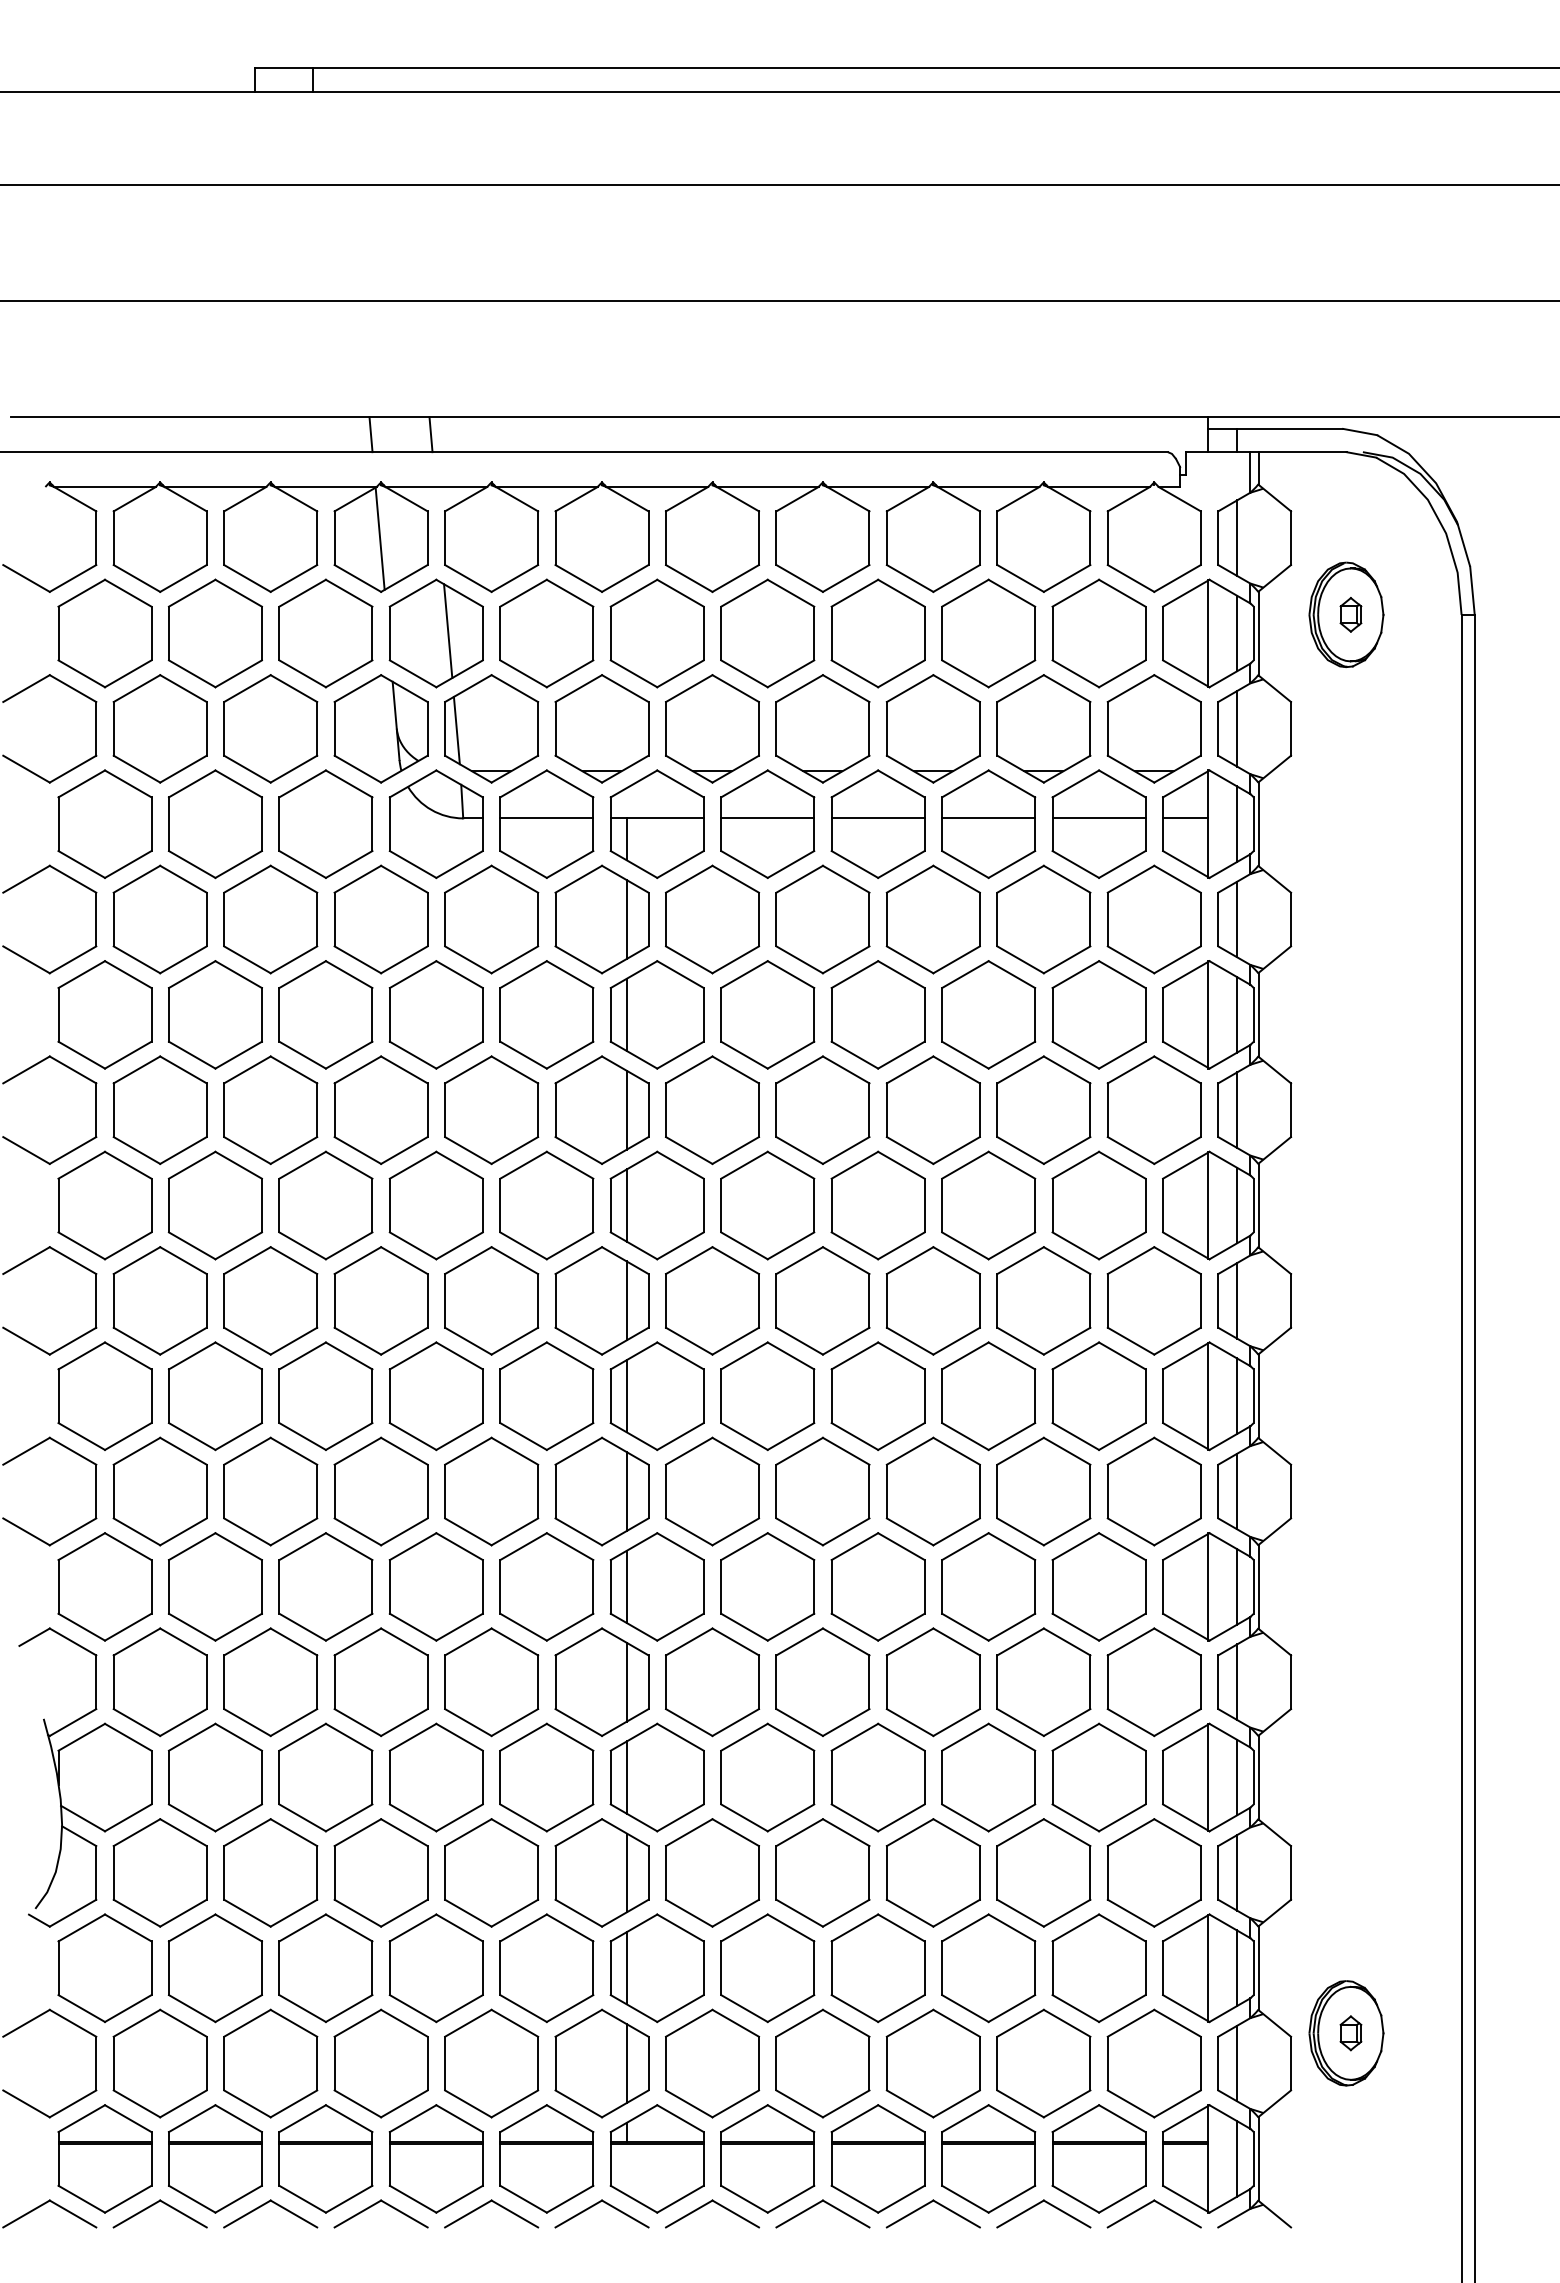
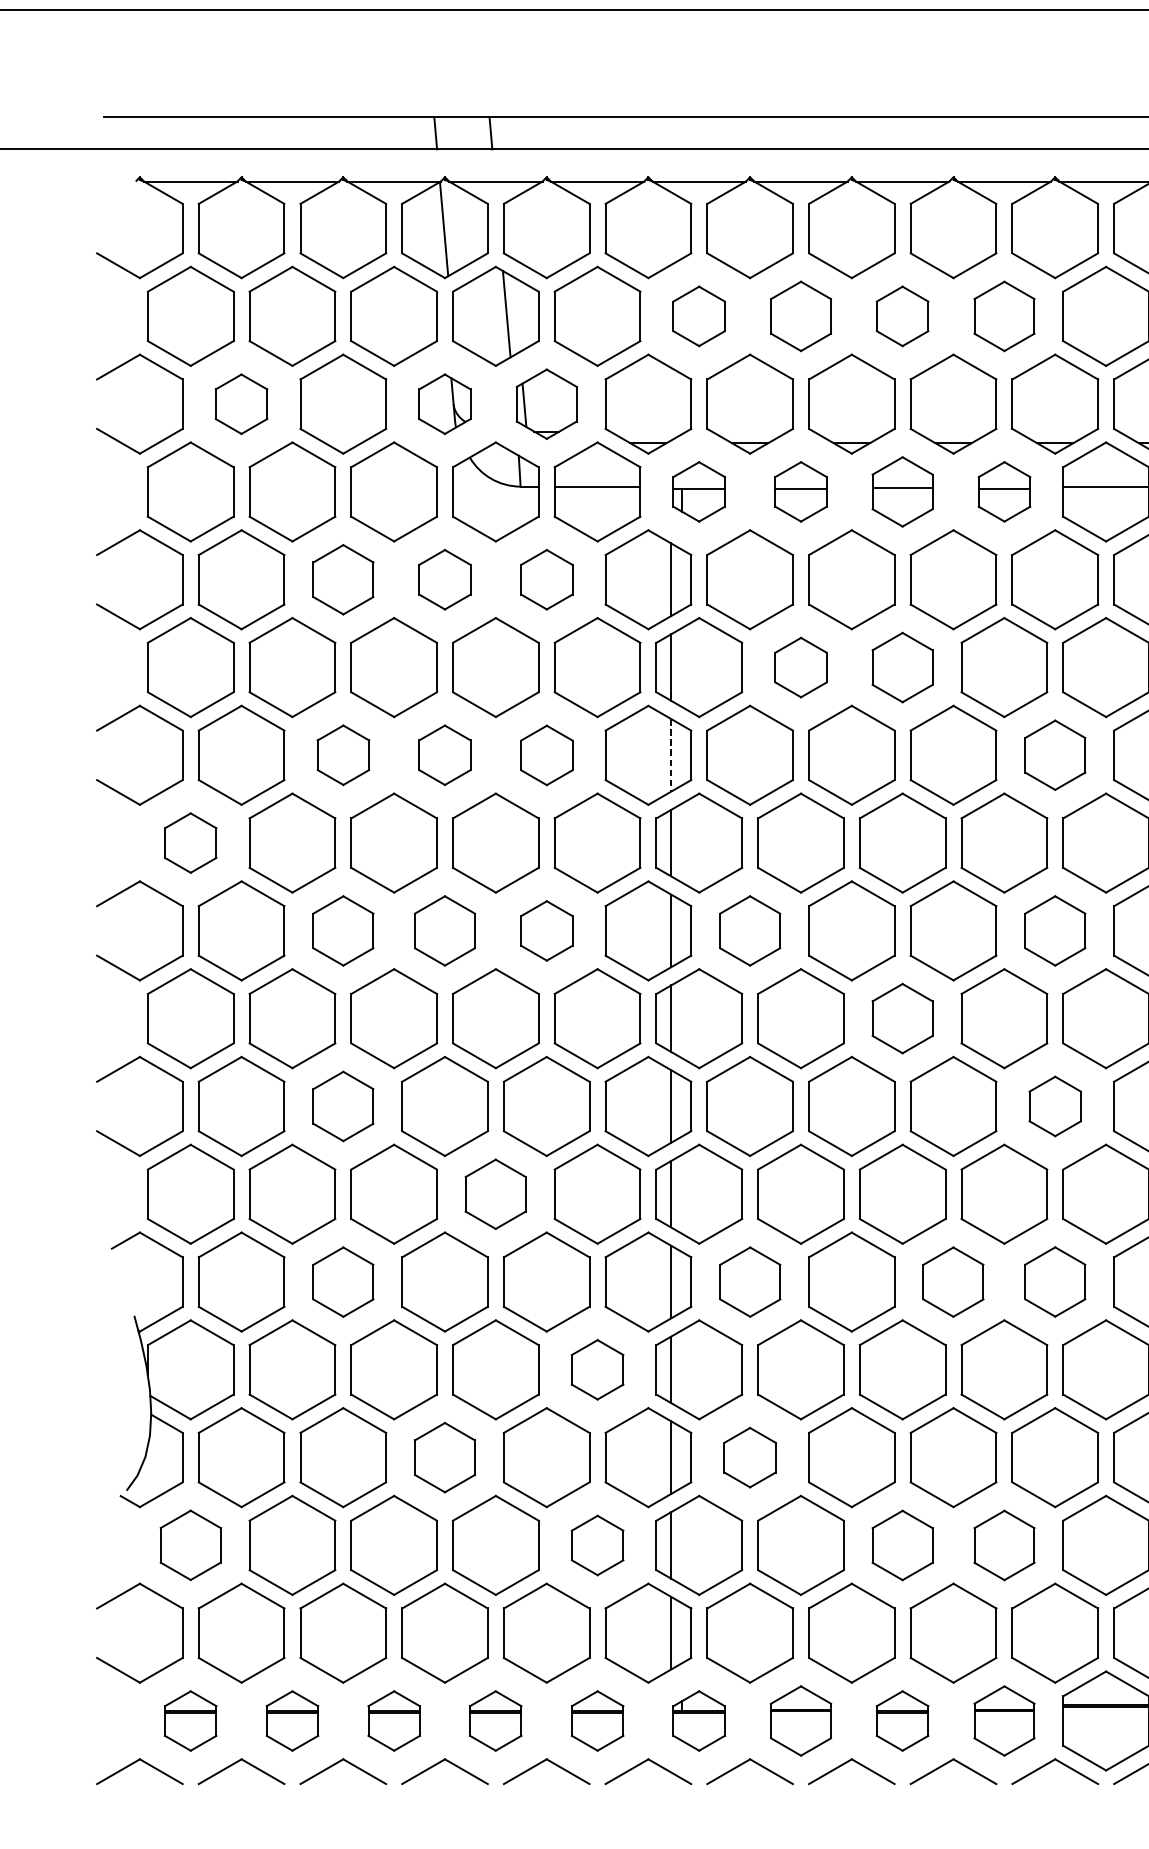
part: (656, 633) -> (698, 316), size x0.6
part: (767, 633) -> (800, 316), size x0.7
part: (877, 633) -> (902, 316), size x0.6
part: (988, 633) -> (1004, 316), size x0.7
part: (159, 728) -> (240, 403), size x0.6
part: (380, 728) -> (444, 403), size x0.6
part: (491, 728) -> (546, 403), size x0.7
part: (656, 823) -> (698, 491), size x0.6
part: (767, 823) -> (800, 491), size x0.6
part: (877, 823) -> (902, 491), size x0.7
part: (988, 823) -> (1004, 491), size x0.6
part: (270, 919) -> (343, 579), size x0.7
part: (380, 919) -> (444, 579), size x0.6
part: (491, 919) -> (546, 579), size x0.6
part: (767, 1014) -> (800, 667), size x0.6
part: (877, 1014) -> (902, 667), size x0.7
part: (270, 1109) -> (343, 754), size x0.6
part: (380, 1109) -> (444, 754), size x0.6
part: (1043, 1109) -> (1054, 754), size x0.7
part: (491, 1110) -> (546, 755), size x0.6
line: (626, 1110) -> (670, 755), solid -> dashed
part: (104, 1205) -> (190, 843), size x0.6
part: (270, 1300) -> (343, 930), size x0.7
part: (380, 1300) -> (444, 930), size x0.7
part: (491, 1300) -> (546, 930), size x0.6
part: (712, 1300) -> (750, 930), size x0.7
part: (1043, 1300) -> (1054, 930), size x0.7
part: (877, 1395) -> (902, 1018), size x0.7
part: (270, 1491) -> (343, 1106), size x0.7
part: (1043, 1491) -> (1054, 1106), size x0.6
part: (435, 1586) -> (495, 1193), size x0.7
part: (1043, 1681) -> (1054, 1281), size x0.7
part: (270, 1682) -> (343, 1282), size x0.7
part: (712, 1682) -> (750, 1282), size x0.7
part: (932, 1682) -> (952, 1282), size x0.7
part: (546, 1777) -> (597, 1369), size x0.6
part: (380, 1872) -> (444, 1457), size x0.7
part: (712, 1872) -> (750, 1457), size x0.6
part: (104, 1967) -> (190, 1544), size x0.7
part: (546, 1968) -> (597, 1545), size x0.6
part: (877, 1968) -> (902, 1545), size x0.7
part: (988, 1968) -> (1004, 1545), size x0.7
part: (104, 2158) -> (190, 1720), size x0.6
part: (215, 2158) -> (292, 1720), size x0.6
part: (325, 2158) -> (393, 1720), size x0.6
part: (435, 2158) -> (495, 1720), size x0.6
part: (546, 2158) -> (597, 1720), size x0.6
part: (656, 2158) -> (698, 1720), size x0.6
part: (767, 2158) -> (800, 1720), size x0.7
part: (877, 2158) -> (902, 1720), size x0.6
part: (988, 2158) -> (1004, 1720), size x0.7

